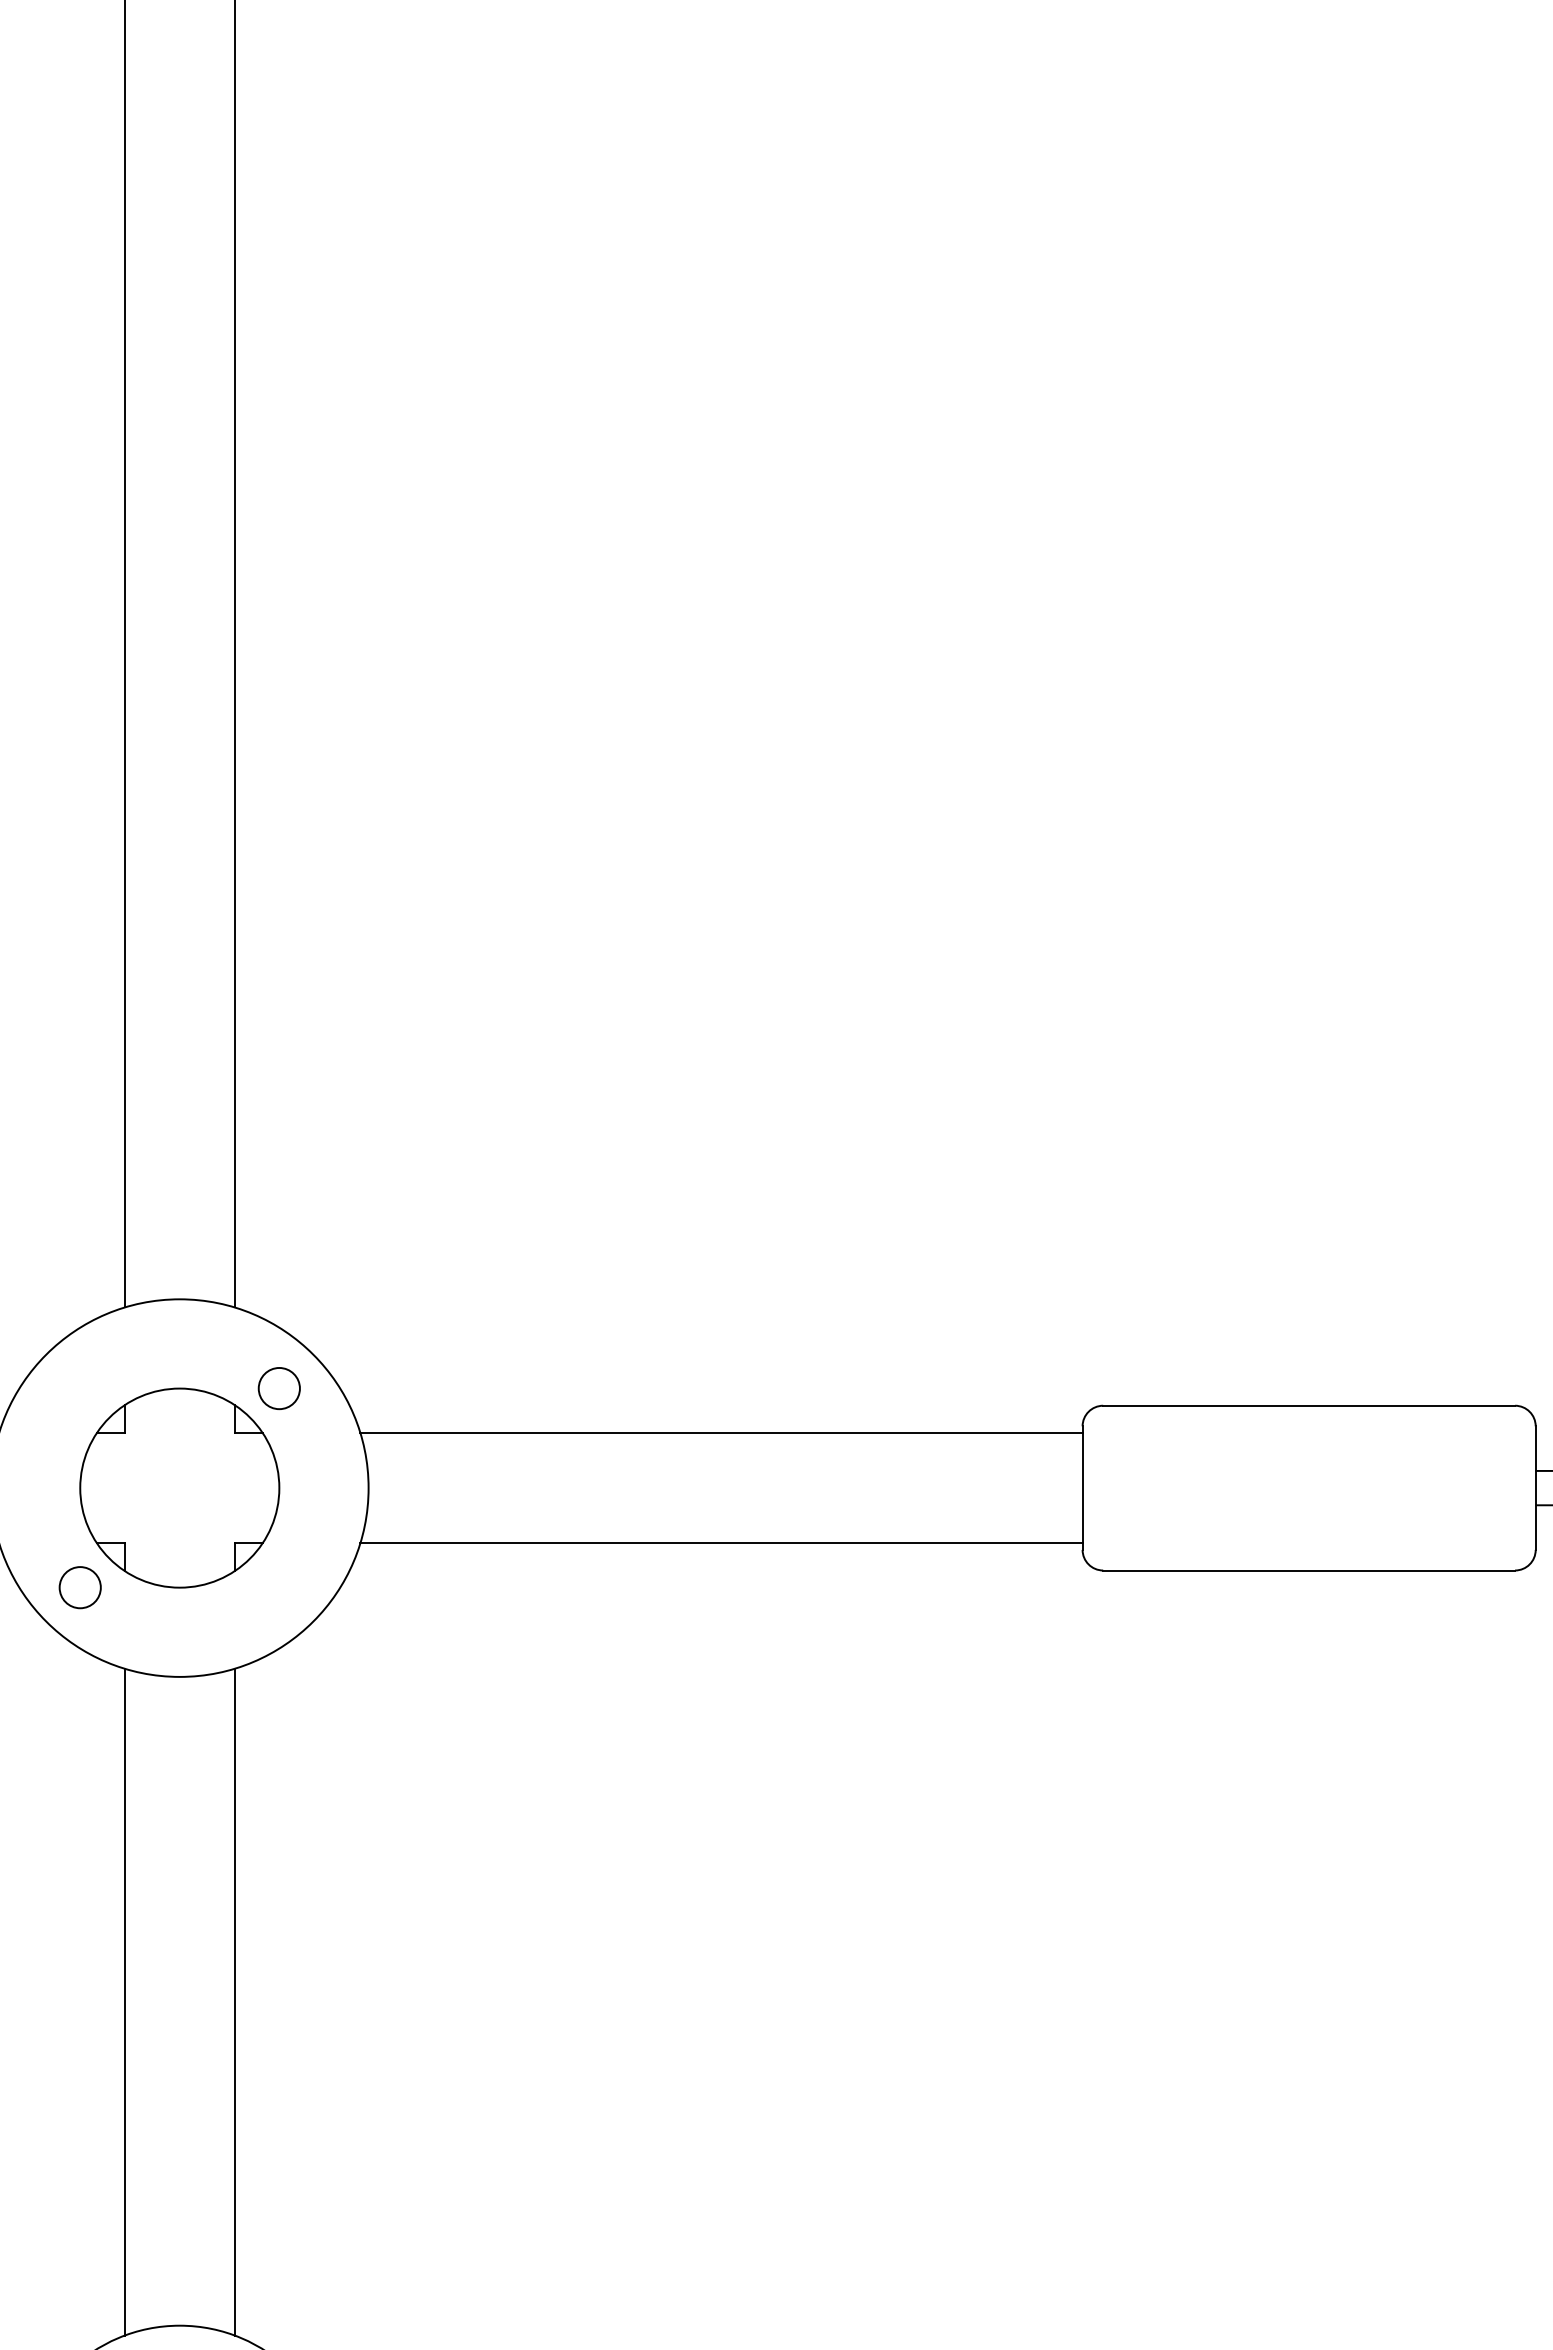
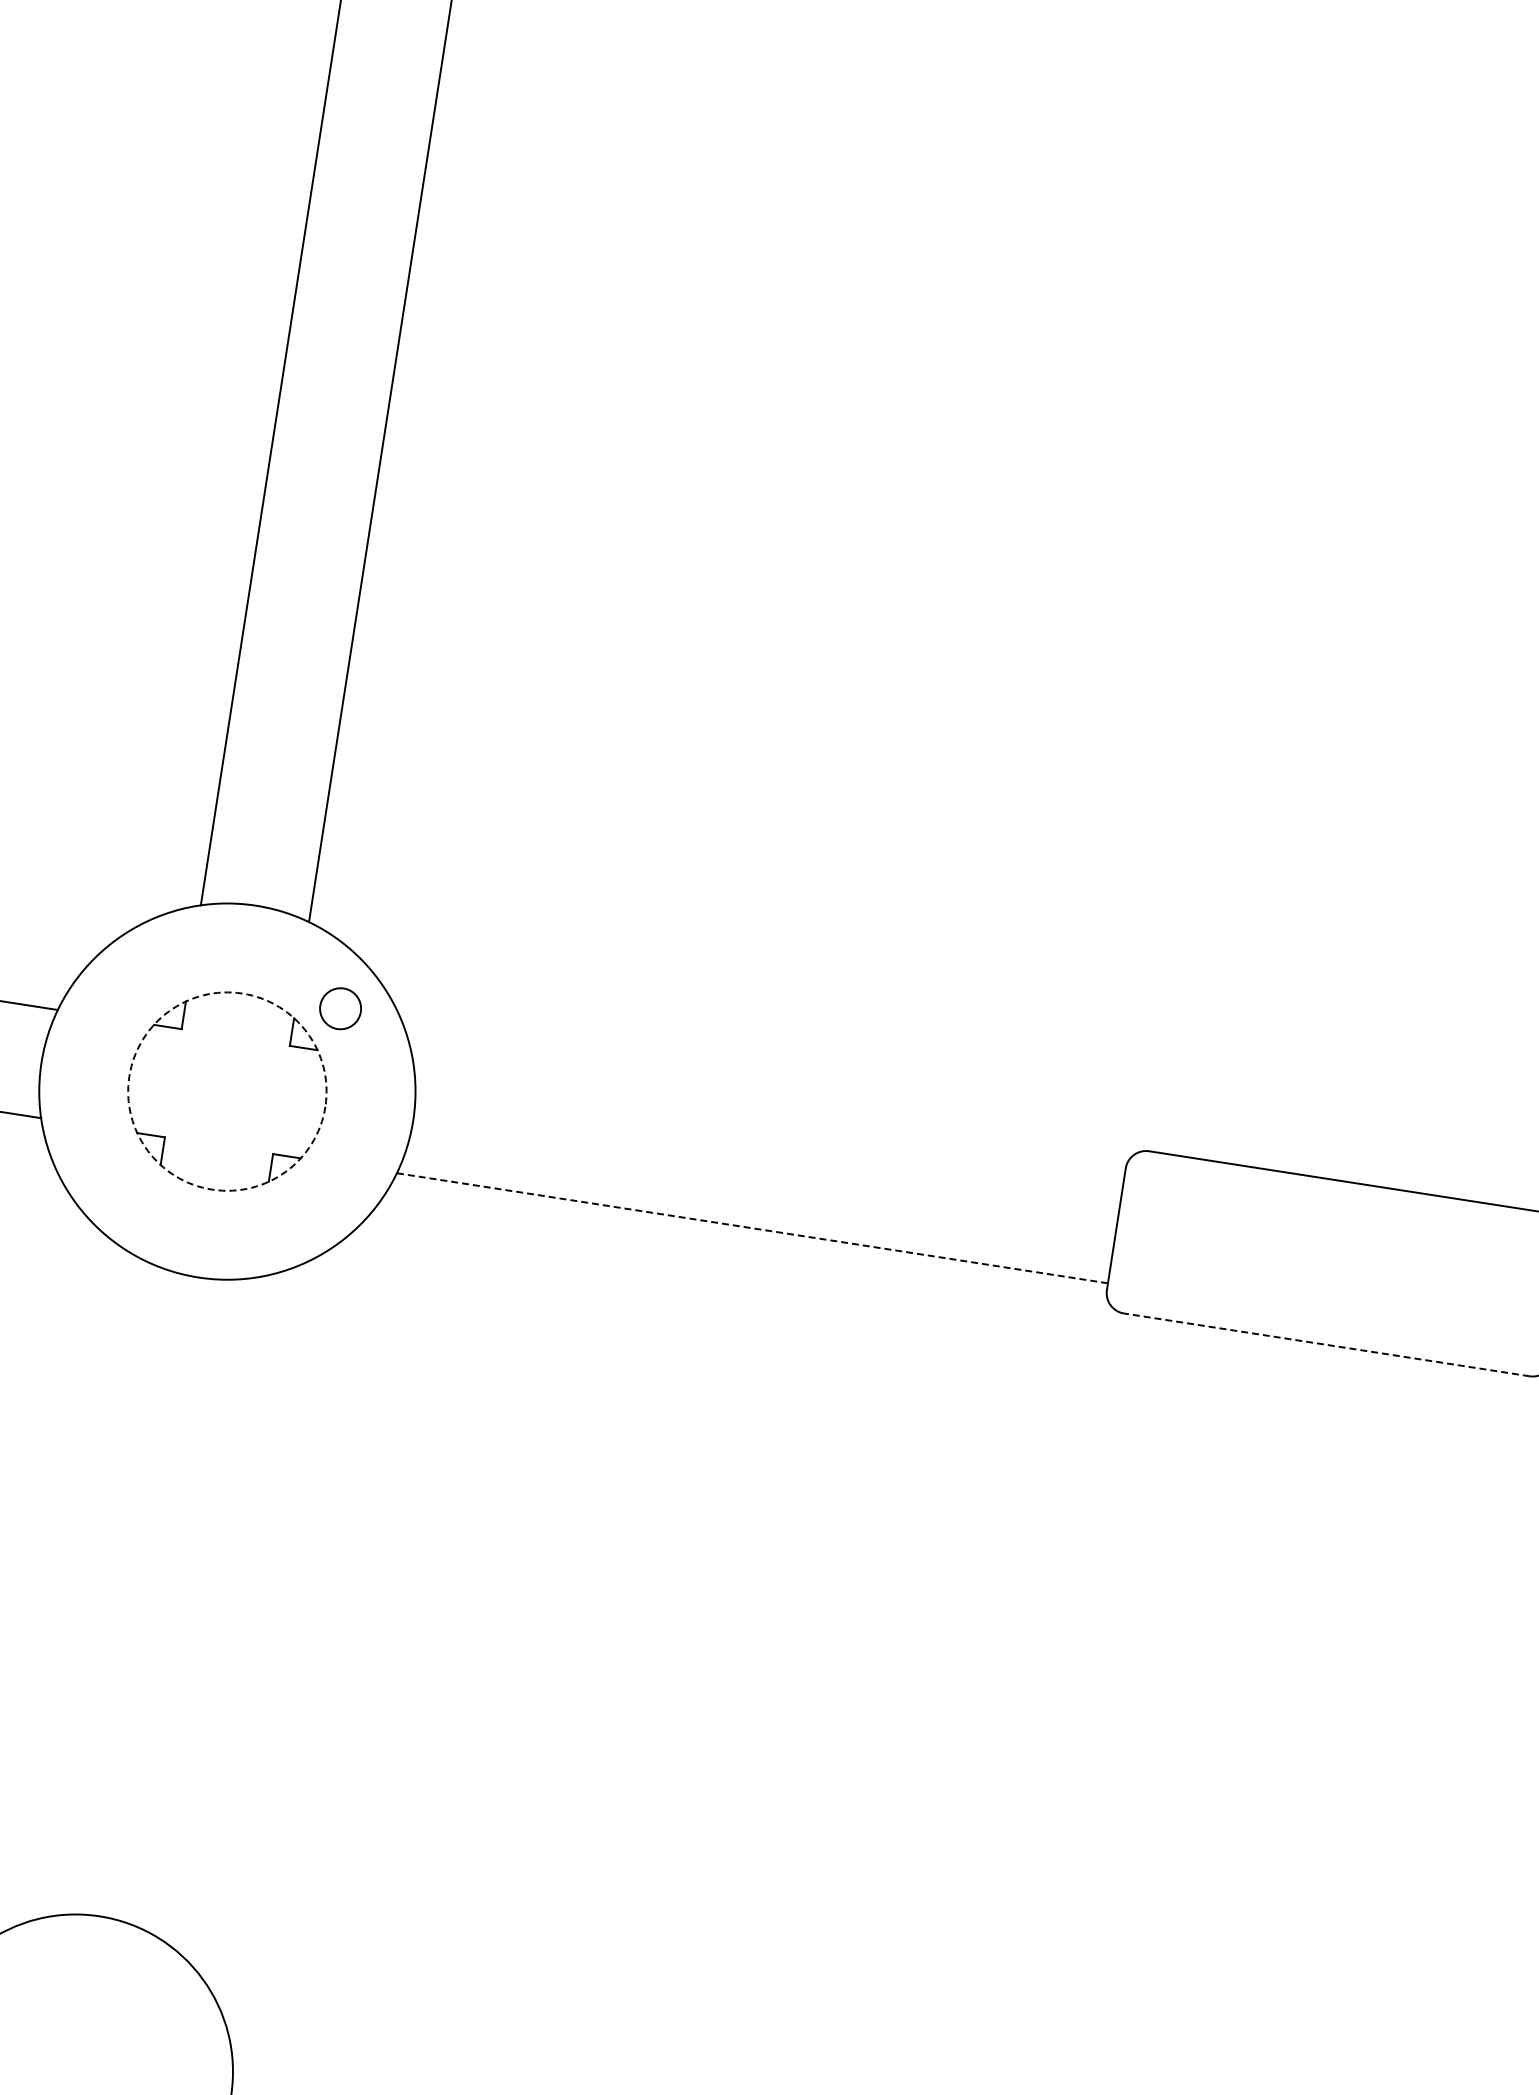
line: (721, 1433) -> (769, 1120), removed
circle: (179, 1487) -> (227, 1090), solid -> dashed
line: (721, 1543) -> (752, 1228), solid -> dashed
line: (1309, 1570) -> (1327, 1344), solid -> dashed
circle: (79, 1587) -> (113, 1174), removed
line: (124, 2001) -> (94, 1588), removed
line: (234, 2001) -> (202, 1605), removed

